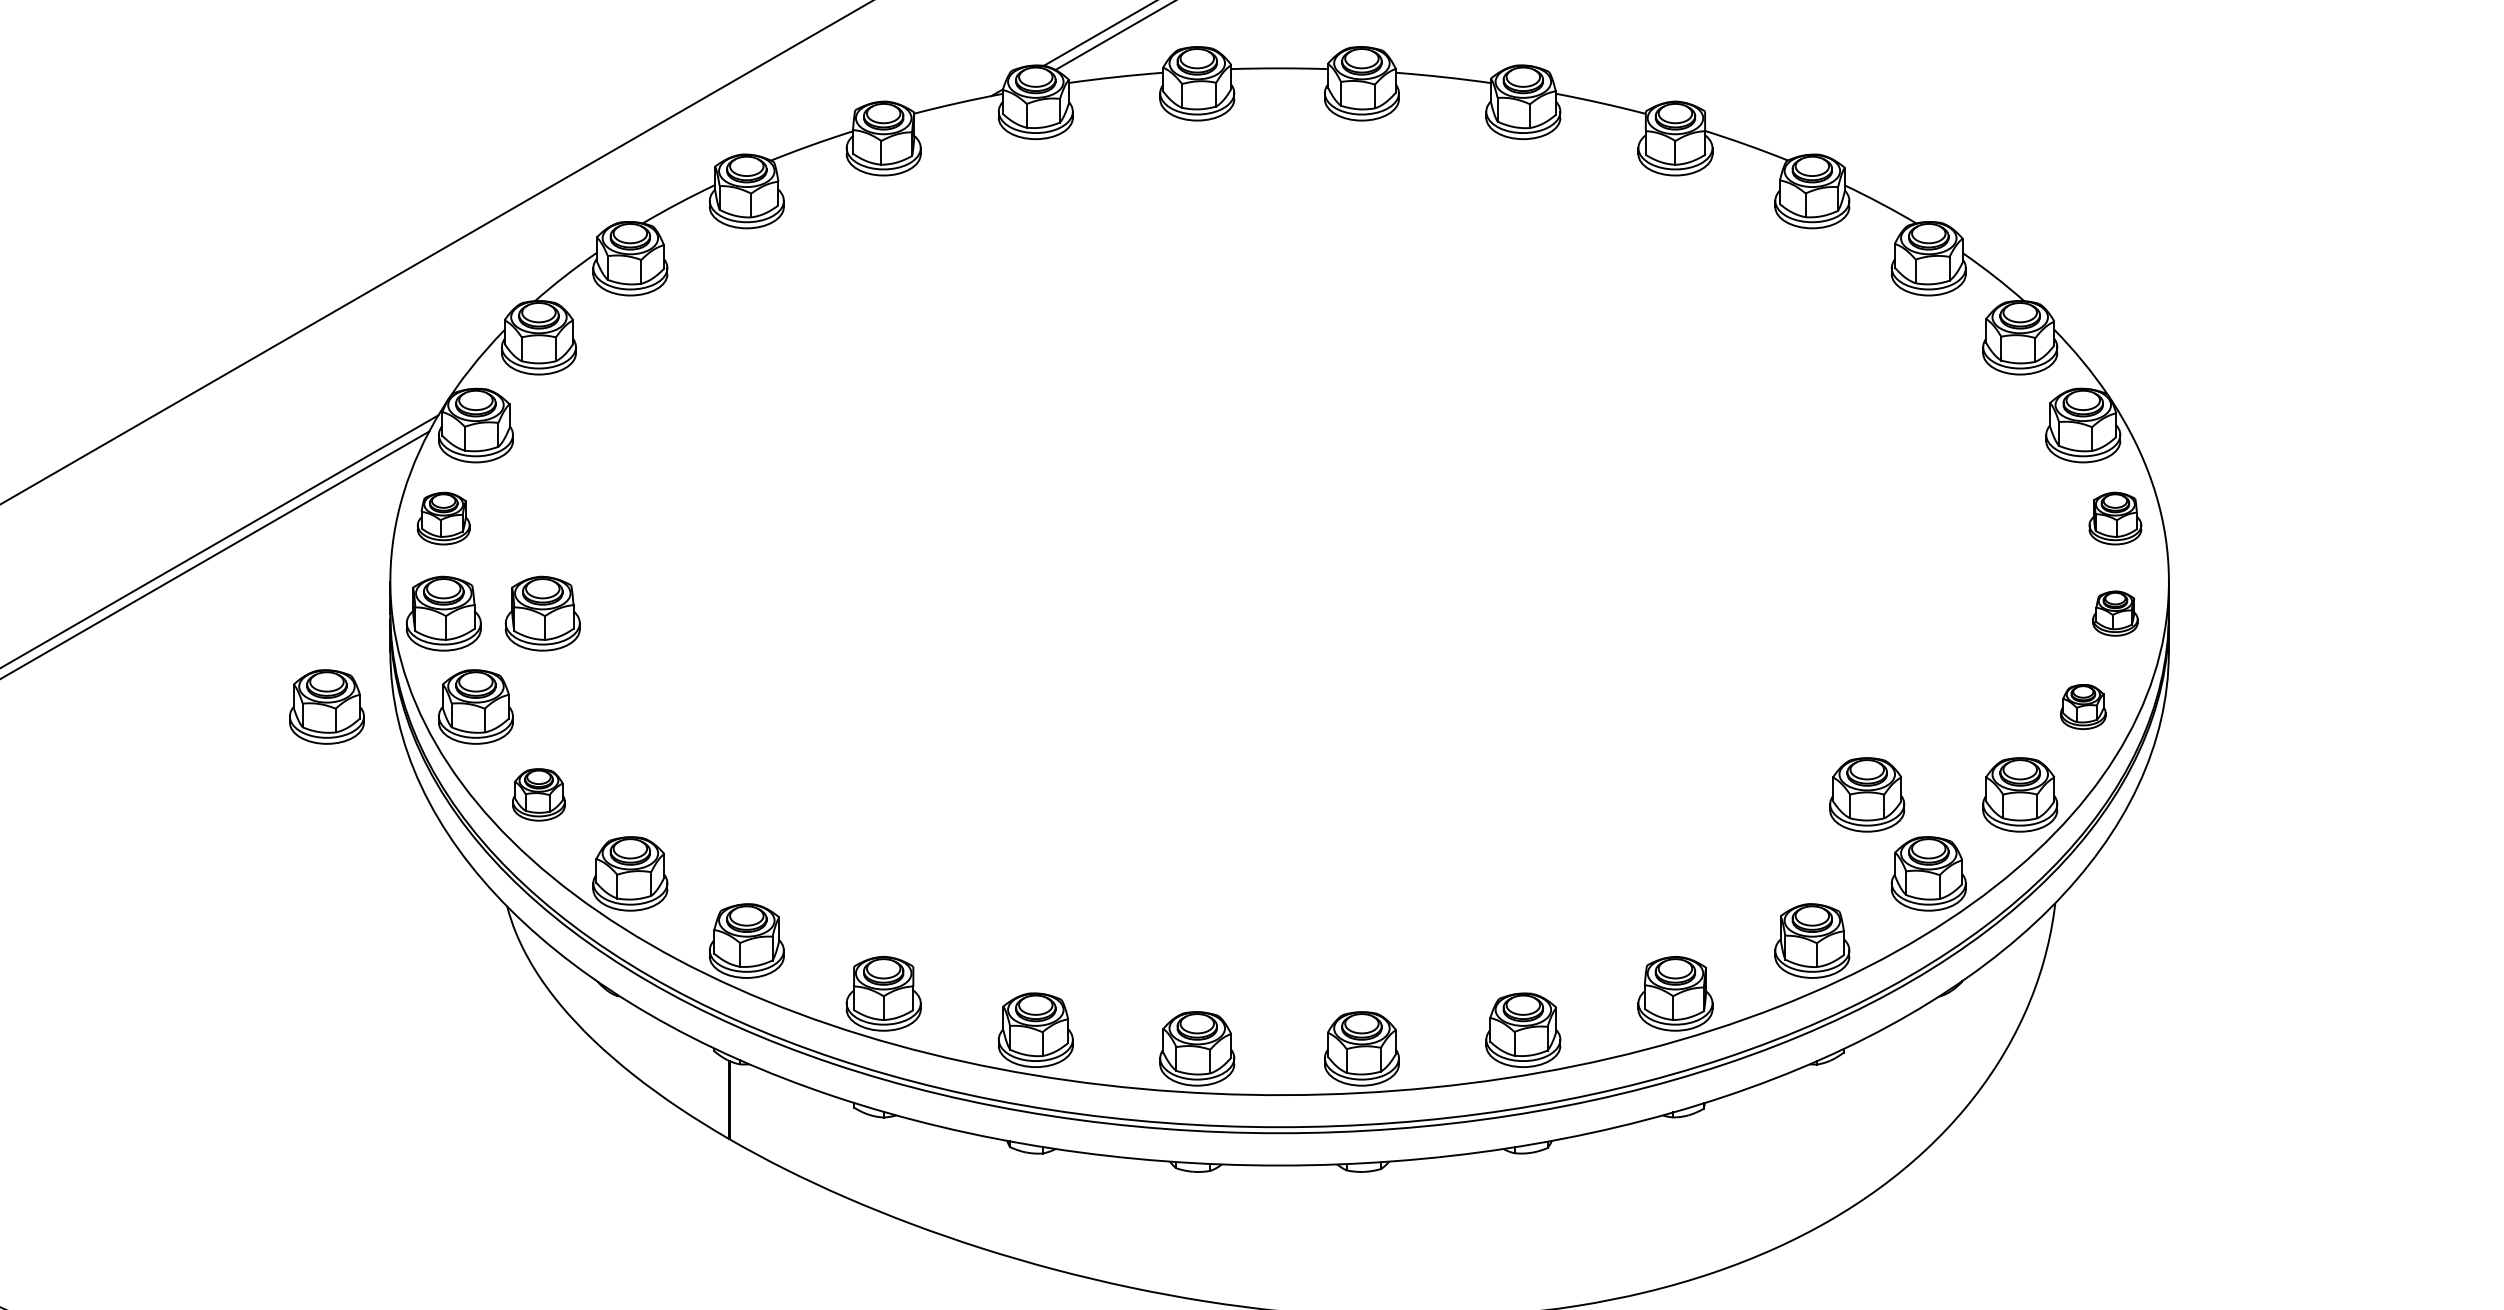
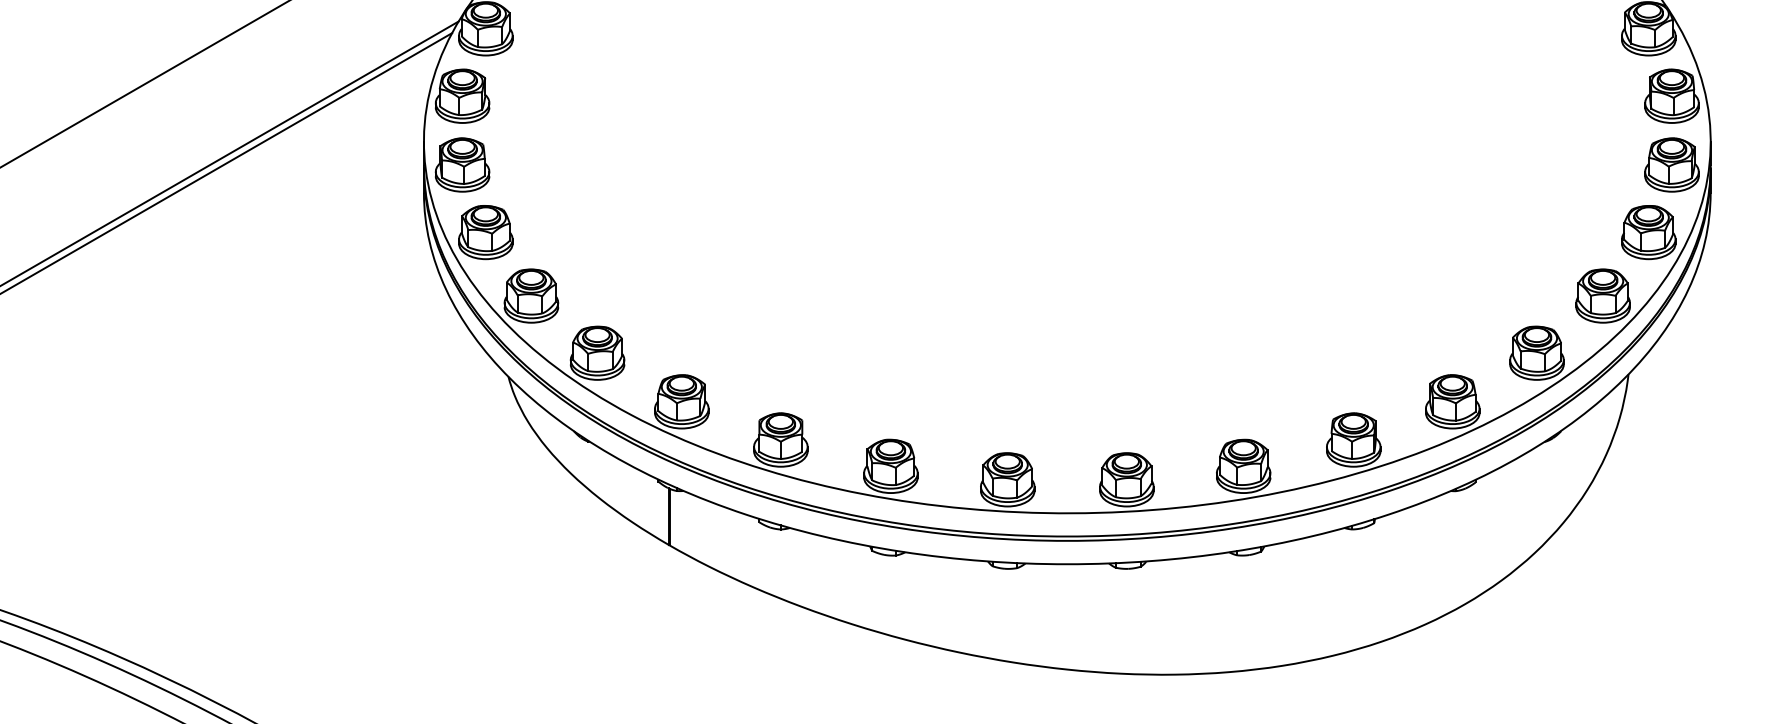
part: (443, 518) -> (462, 96), size x1.43
part: (2115, 518) -> (1672, 96), size x1.43
part: (542, 613) -> (534, 164), removed
part: (2115, 613) -> (1672, 164), size x1.67
part: (326, 706) -> (377, 232), removed
part: (2083, 706) -> (1648, 232), size x1.67
part: (538, 794) -> (531, 295), size x1.43
part: (1867, 794) -> (1492, 295), removed

